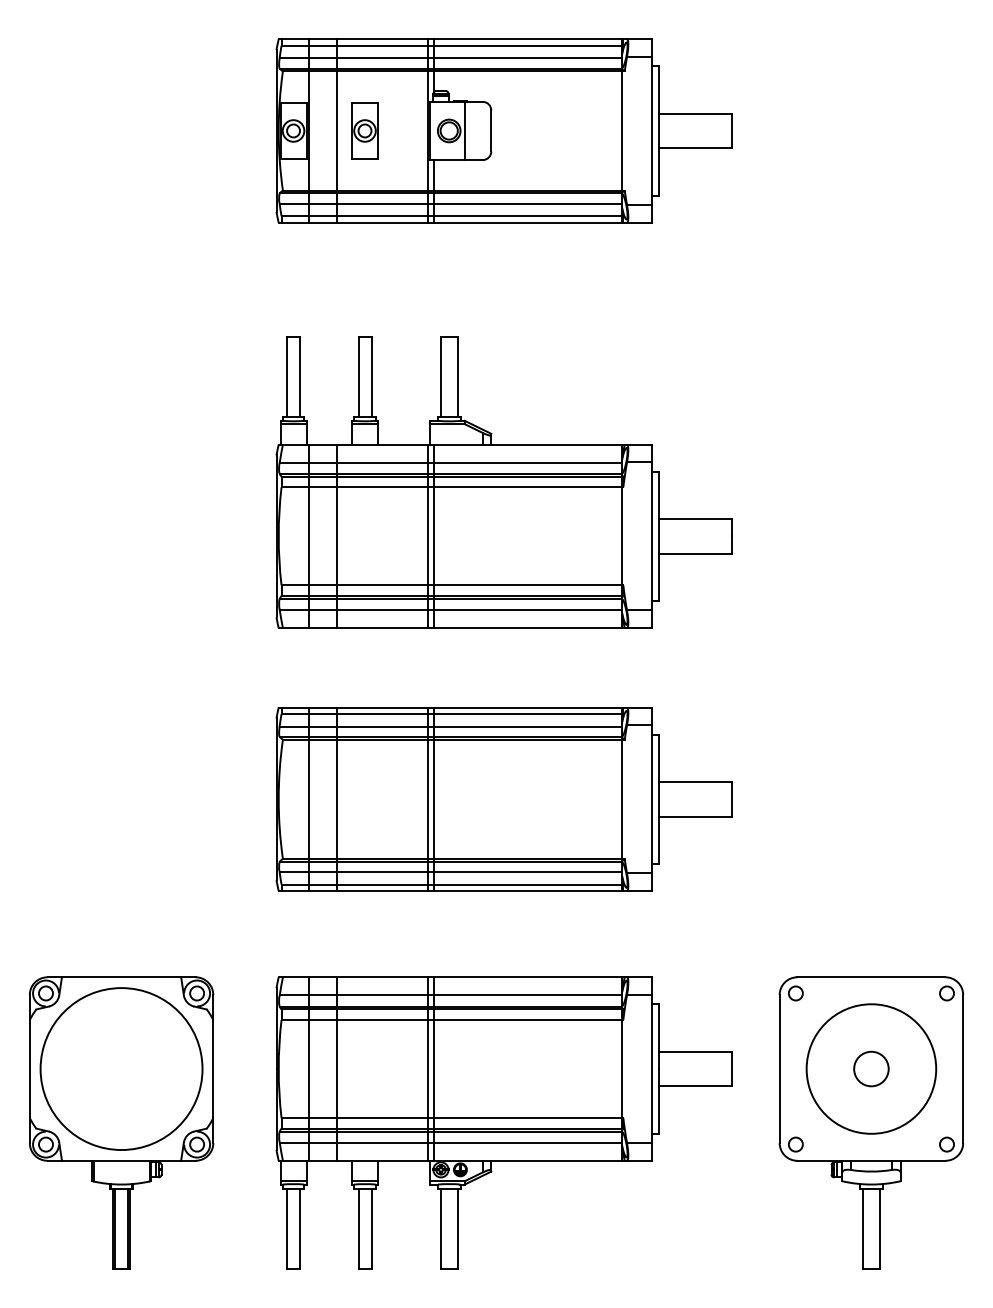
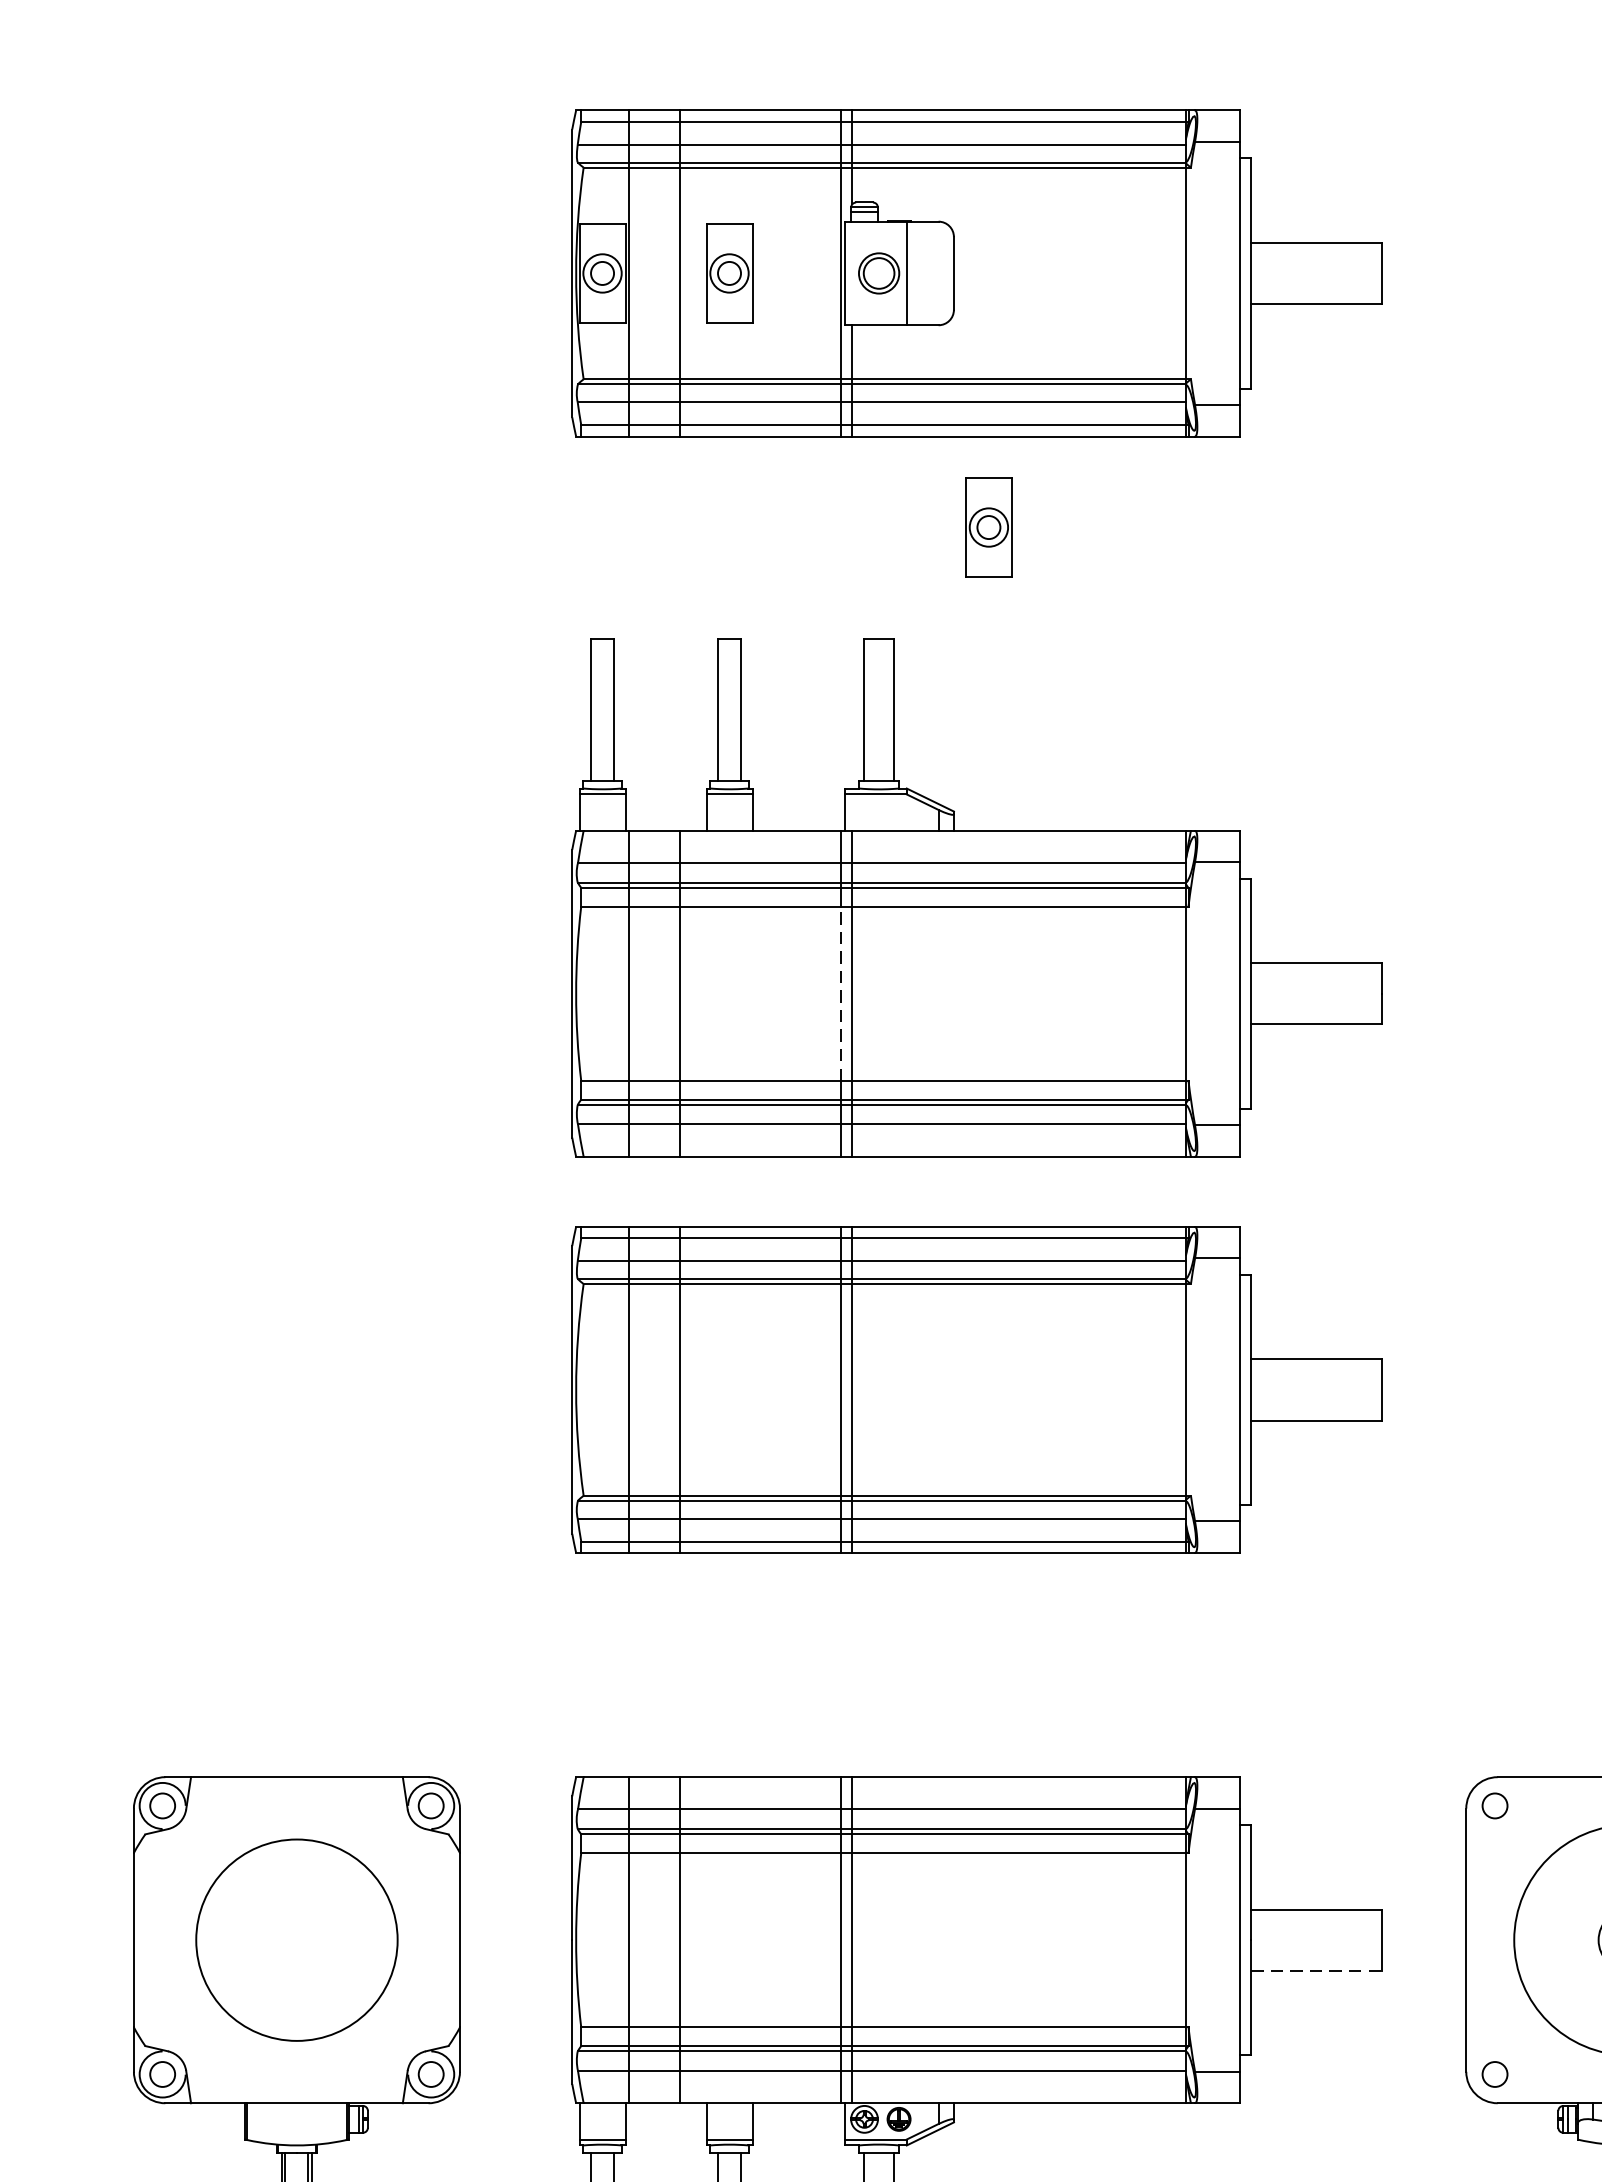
part: (510, 273) -> (988, 526), added
line: (427, 535) -> (840, 992), solid -> dashed
part: (503, 799) -> (975, 1390), moved
circle: (121, 1069) -> (296, 1941), size x0.7
line: (695, 1086) -> (1316, 1971), solid -> dashed

